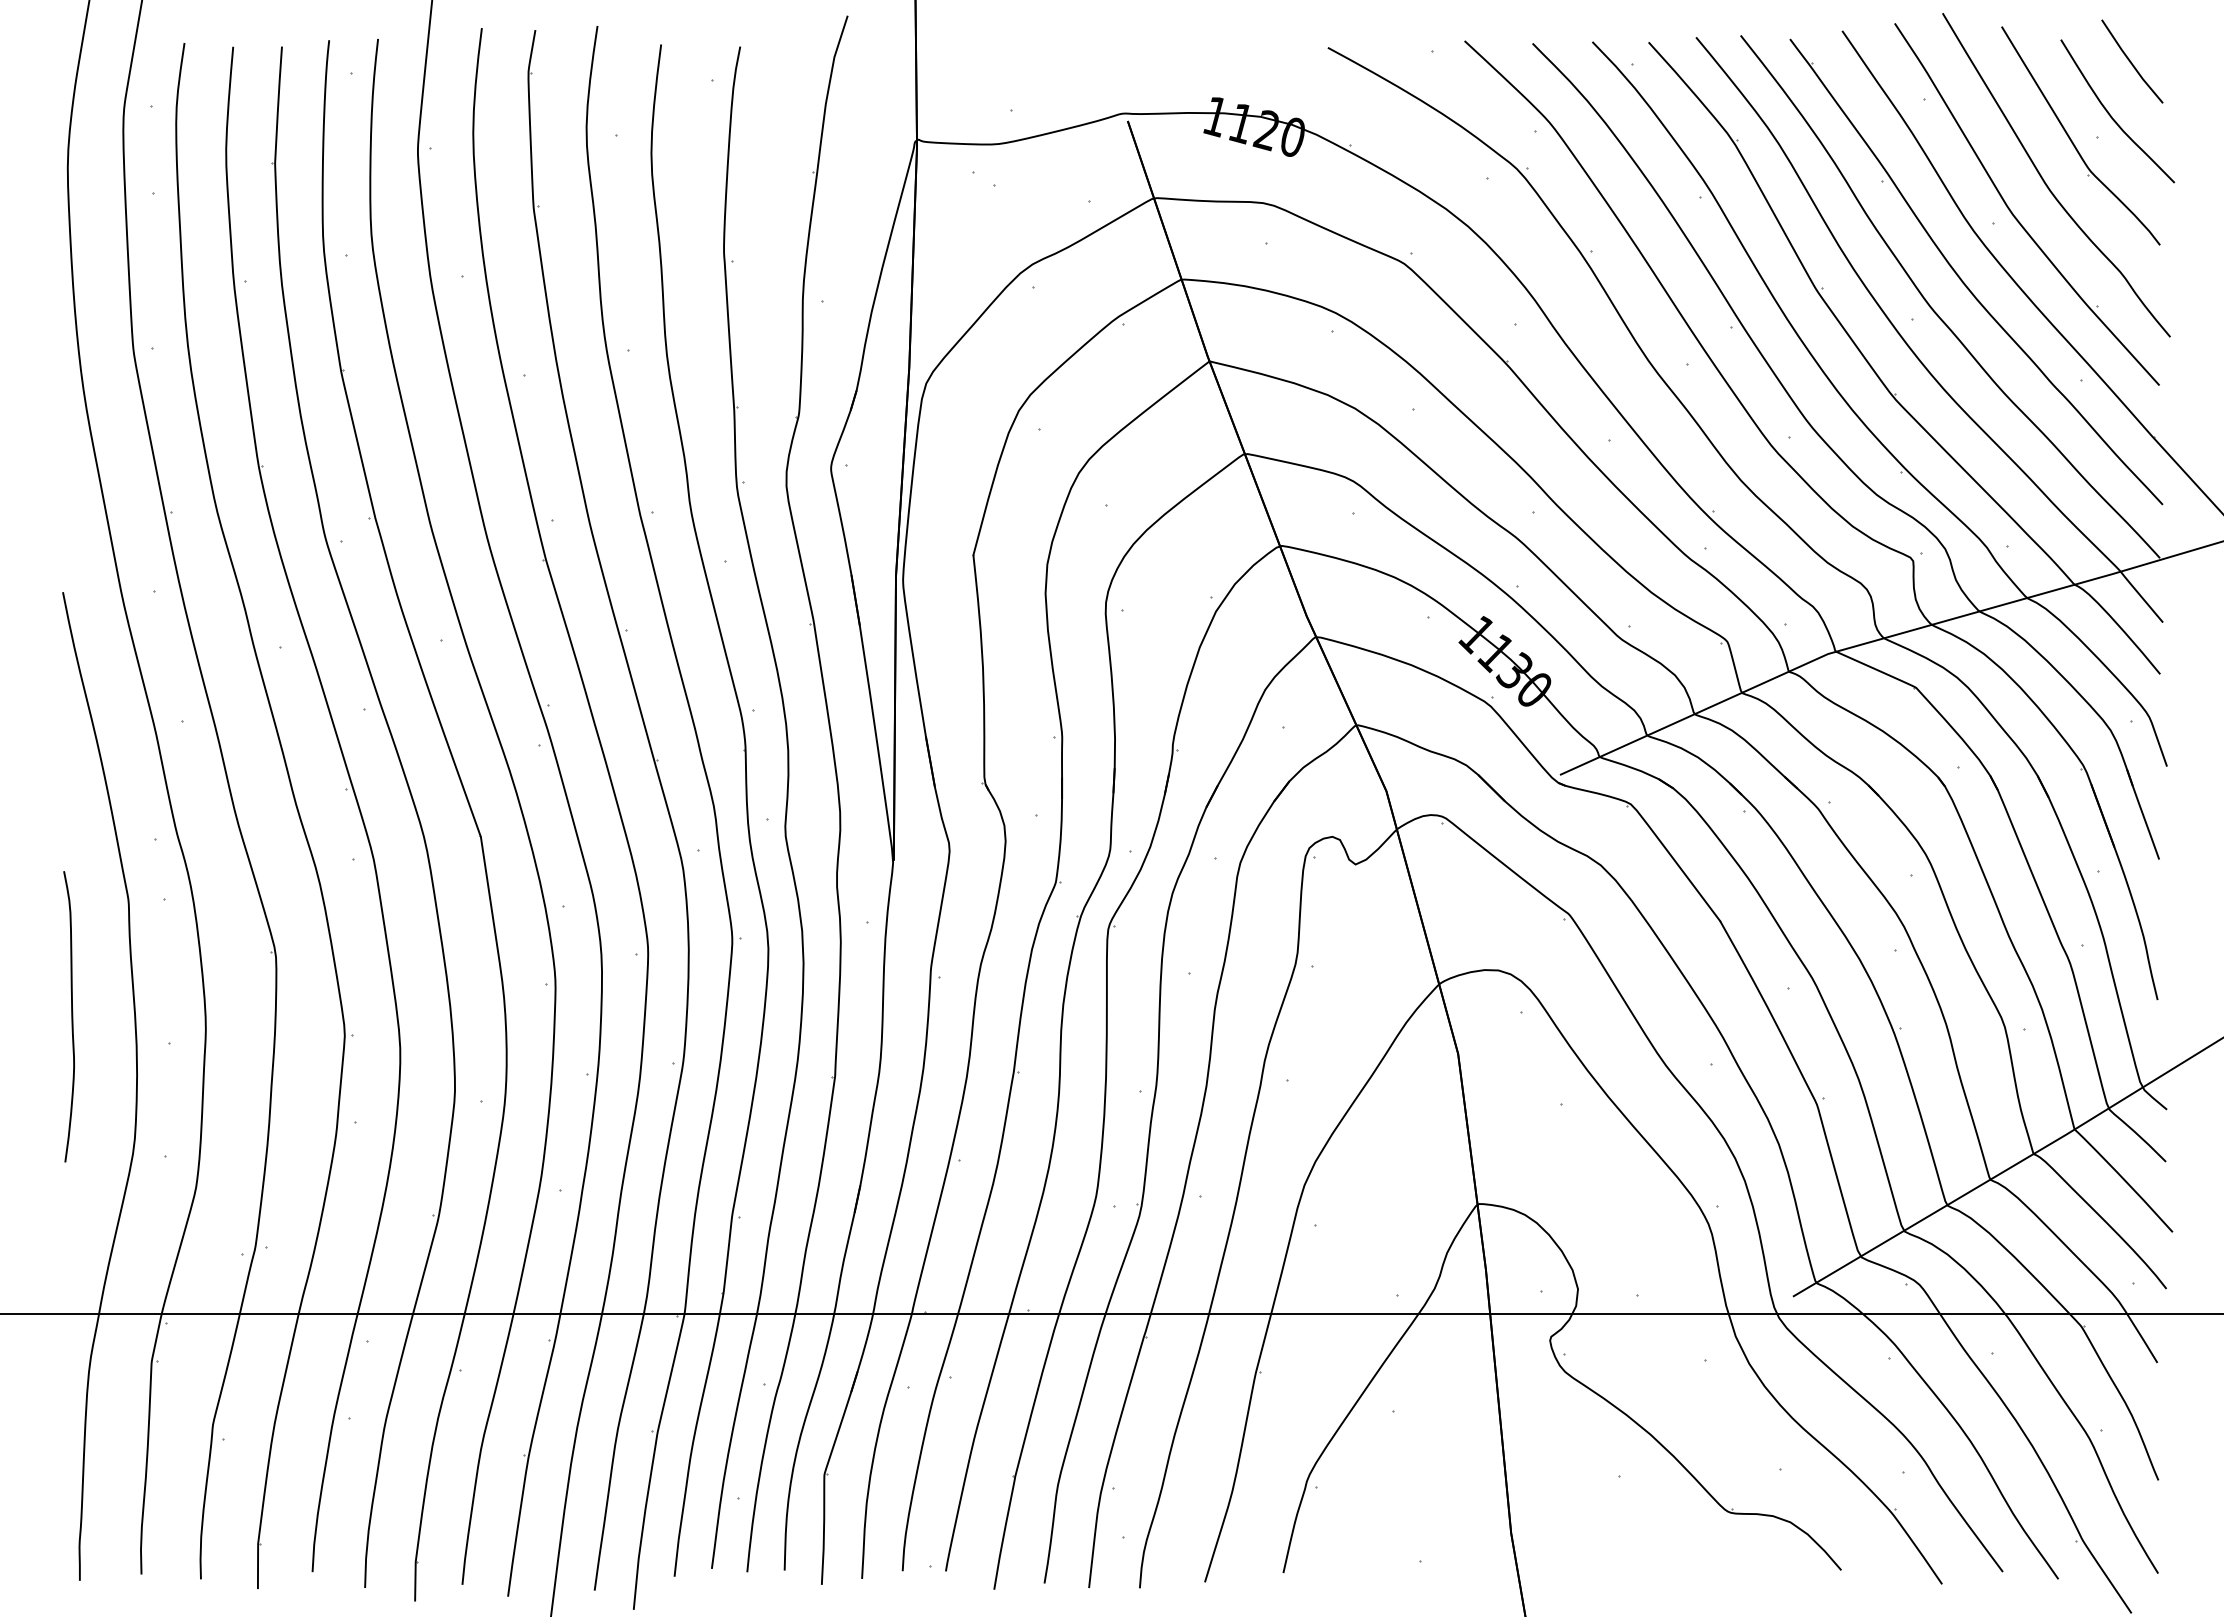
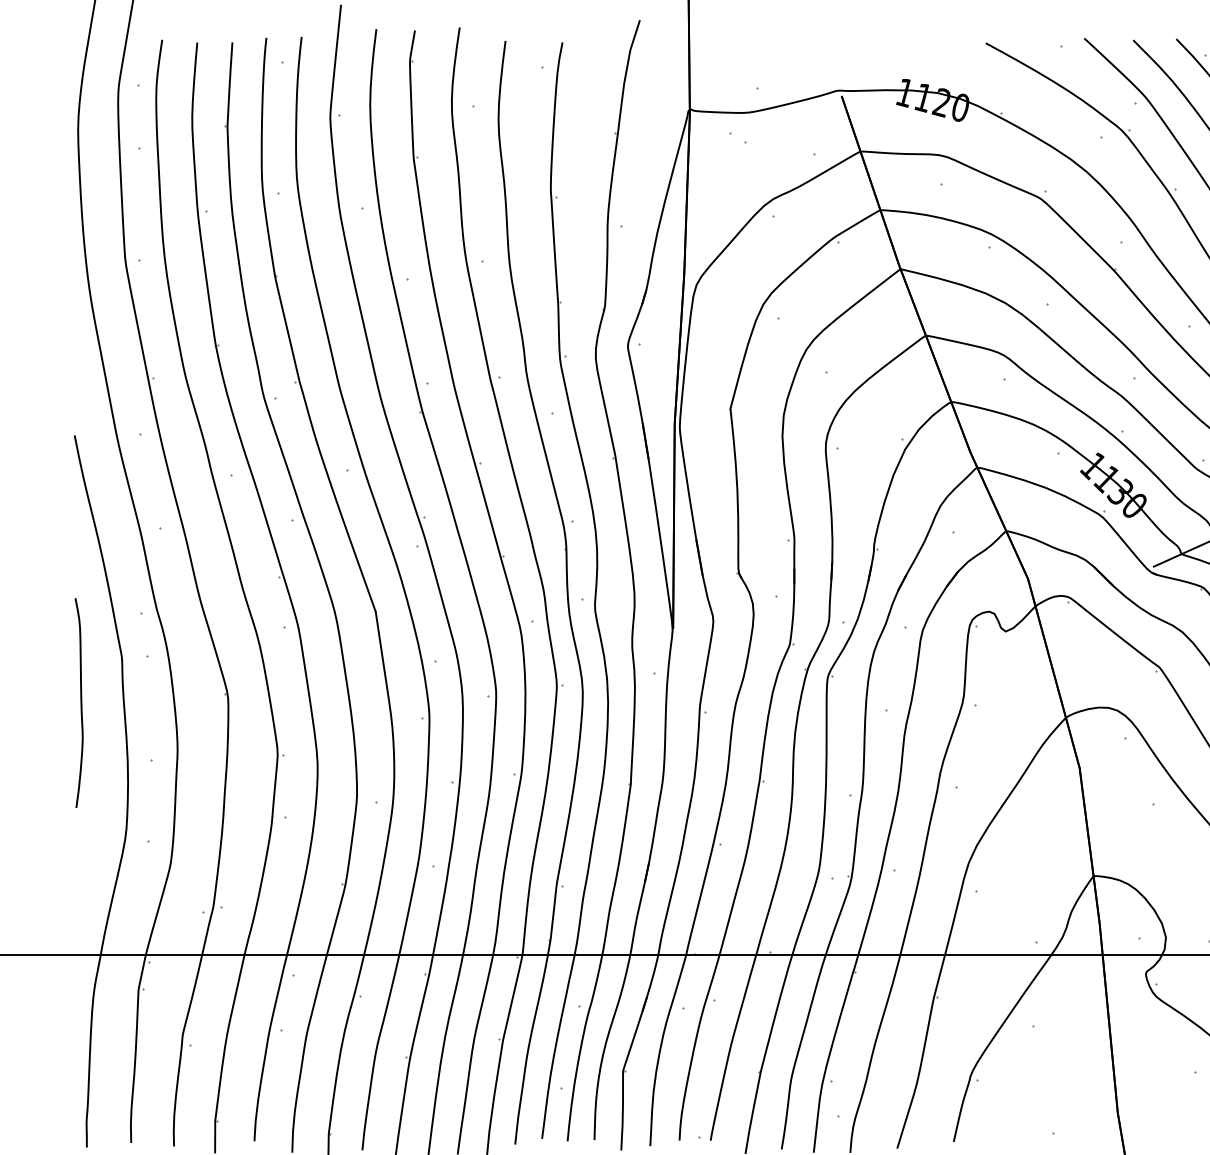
curve: (71, 1016) -> (80, 702), moved

